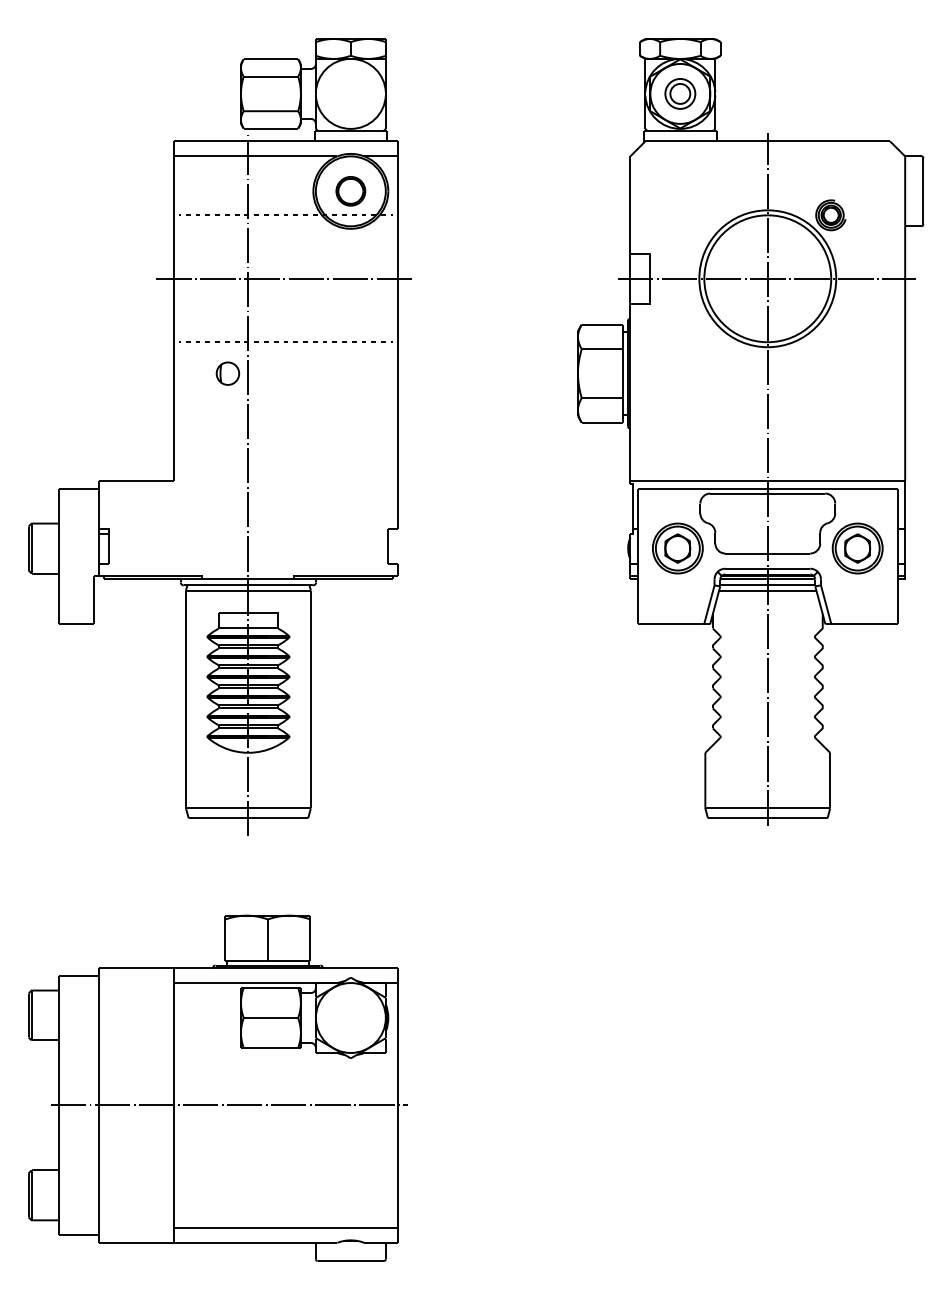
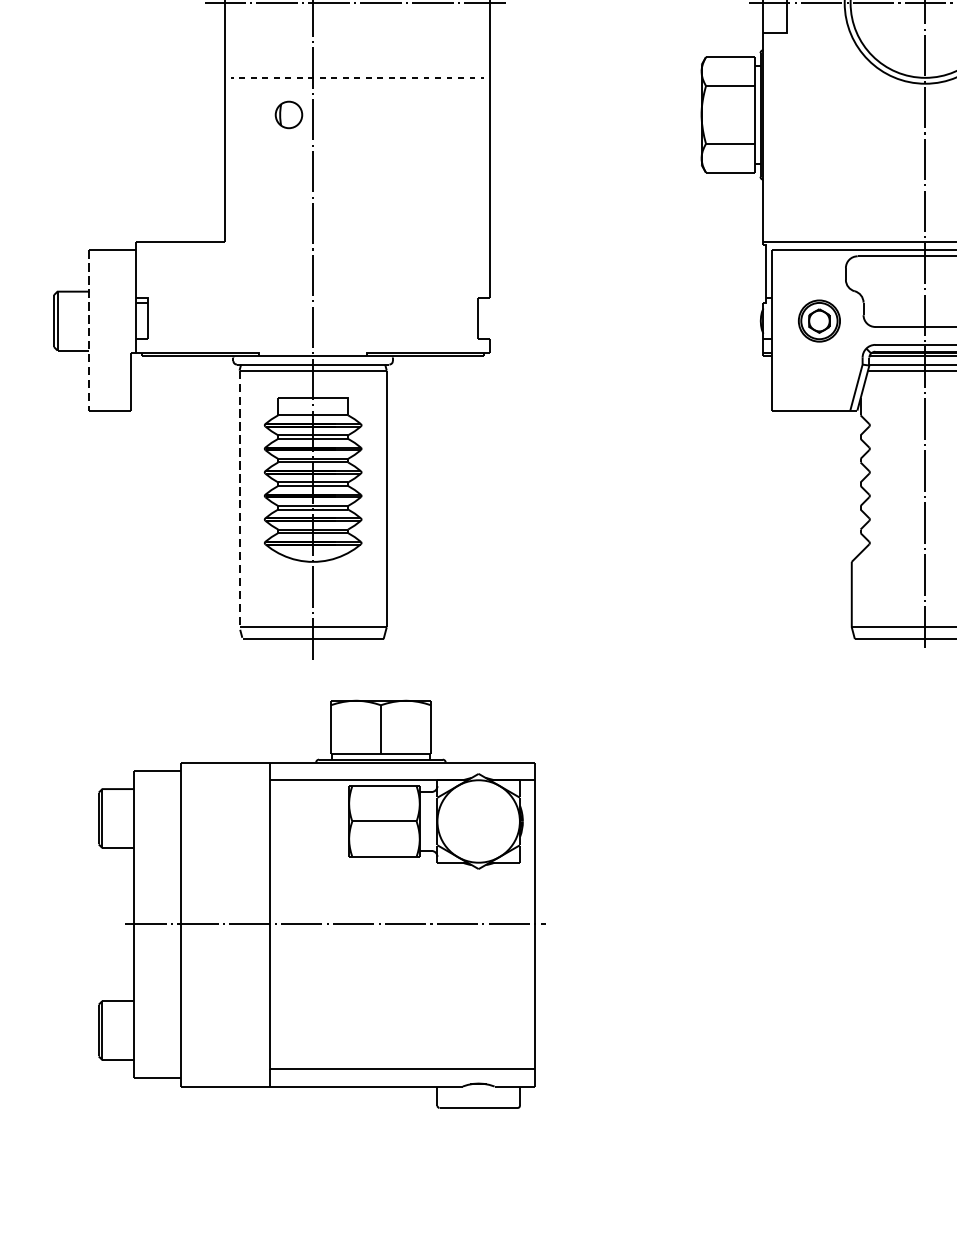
part: (677, 548) -> (818, 321), size x0.7
line: (58, 556) -> (89, 330), solid -> dashed
line: (186, 705) -> (240, 506), solid -> dashed
part: (217, 1087) -> (321, 903), moved

